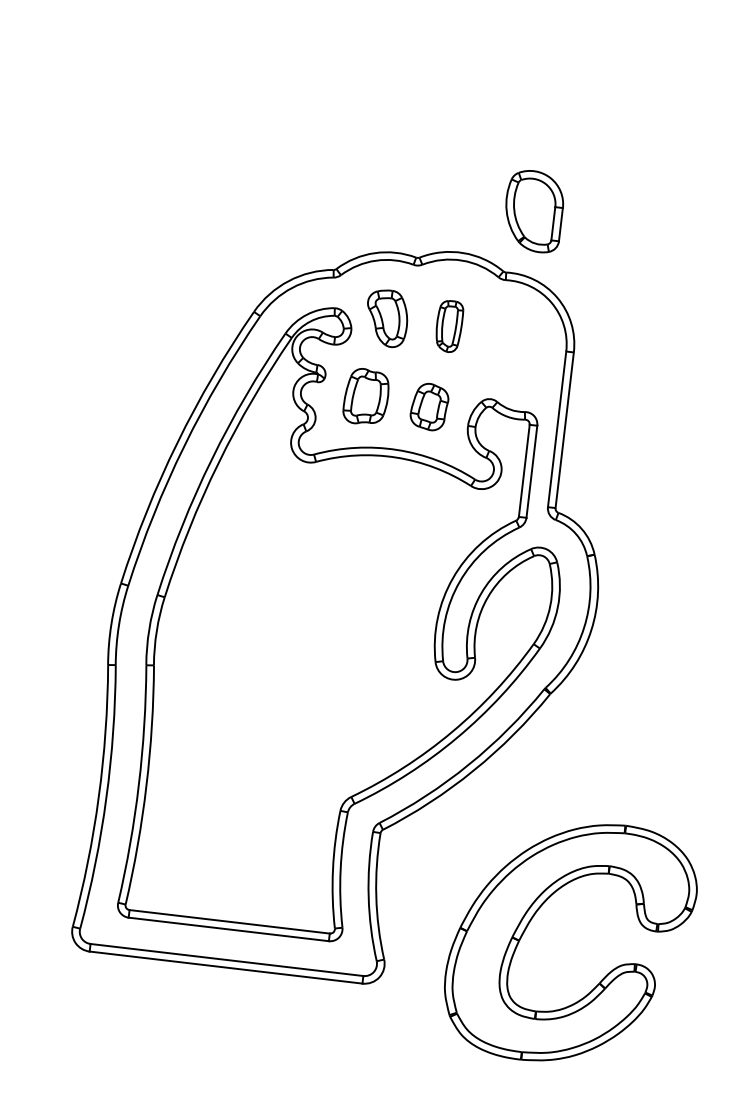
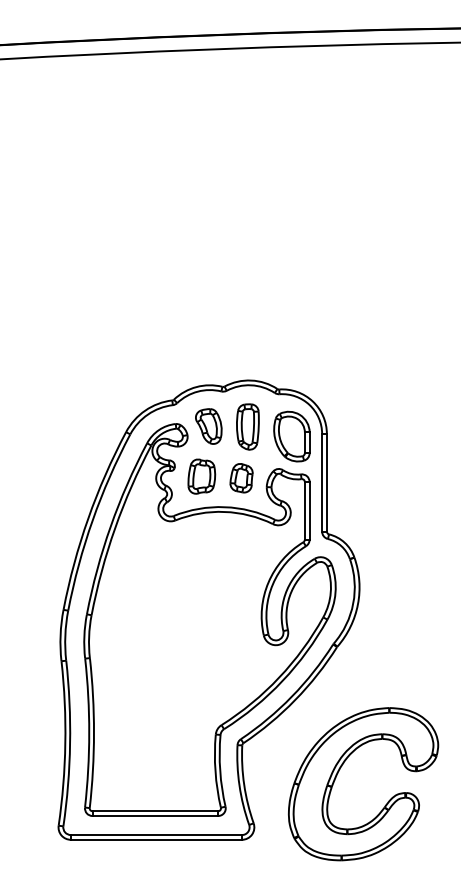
part: (533, 211) -> (291, 436), moved
part: (448, 325) -> (247, 426), size x1.43
part: (534, 917) -> (339, 771), moved

